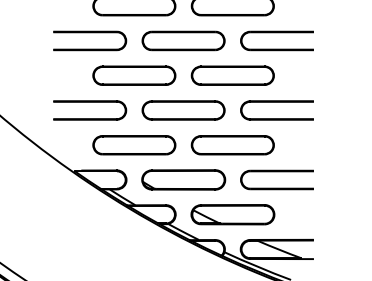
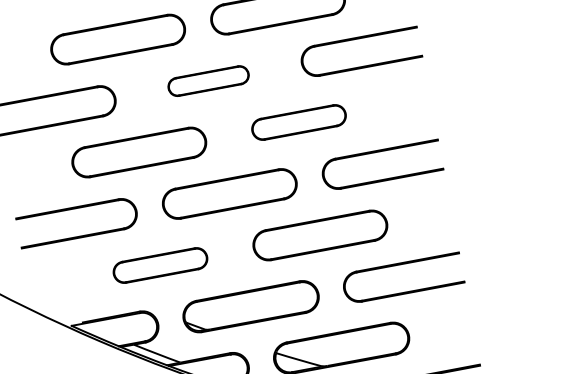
part: (183, 40) -> (208, 80), size x0.6
part: (232, 75) -> (298, 122), size x0.7
part: (134, 145) -> (160, 265), size x0.7

